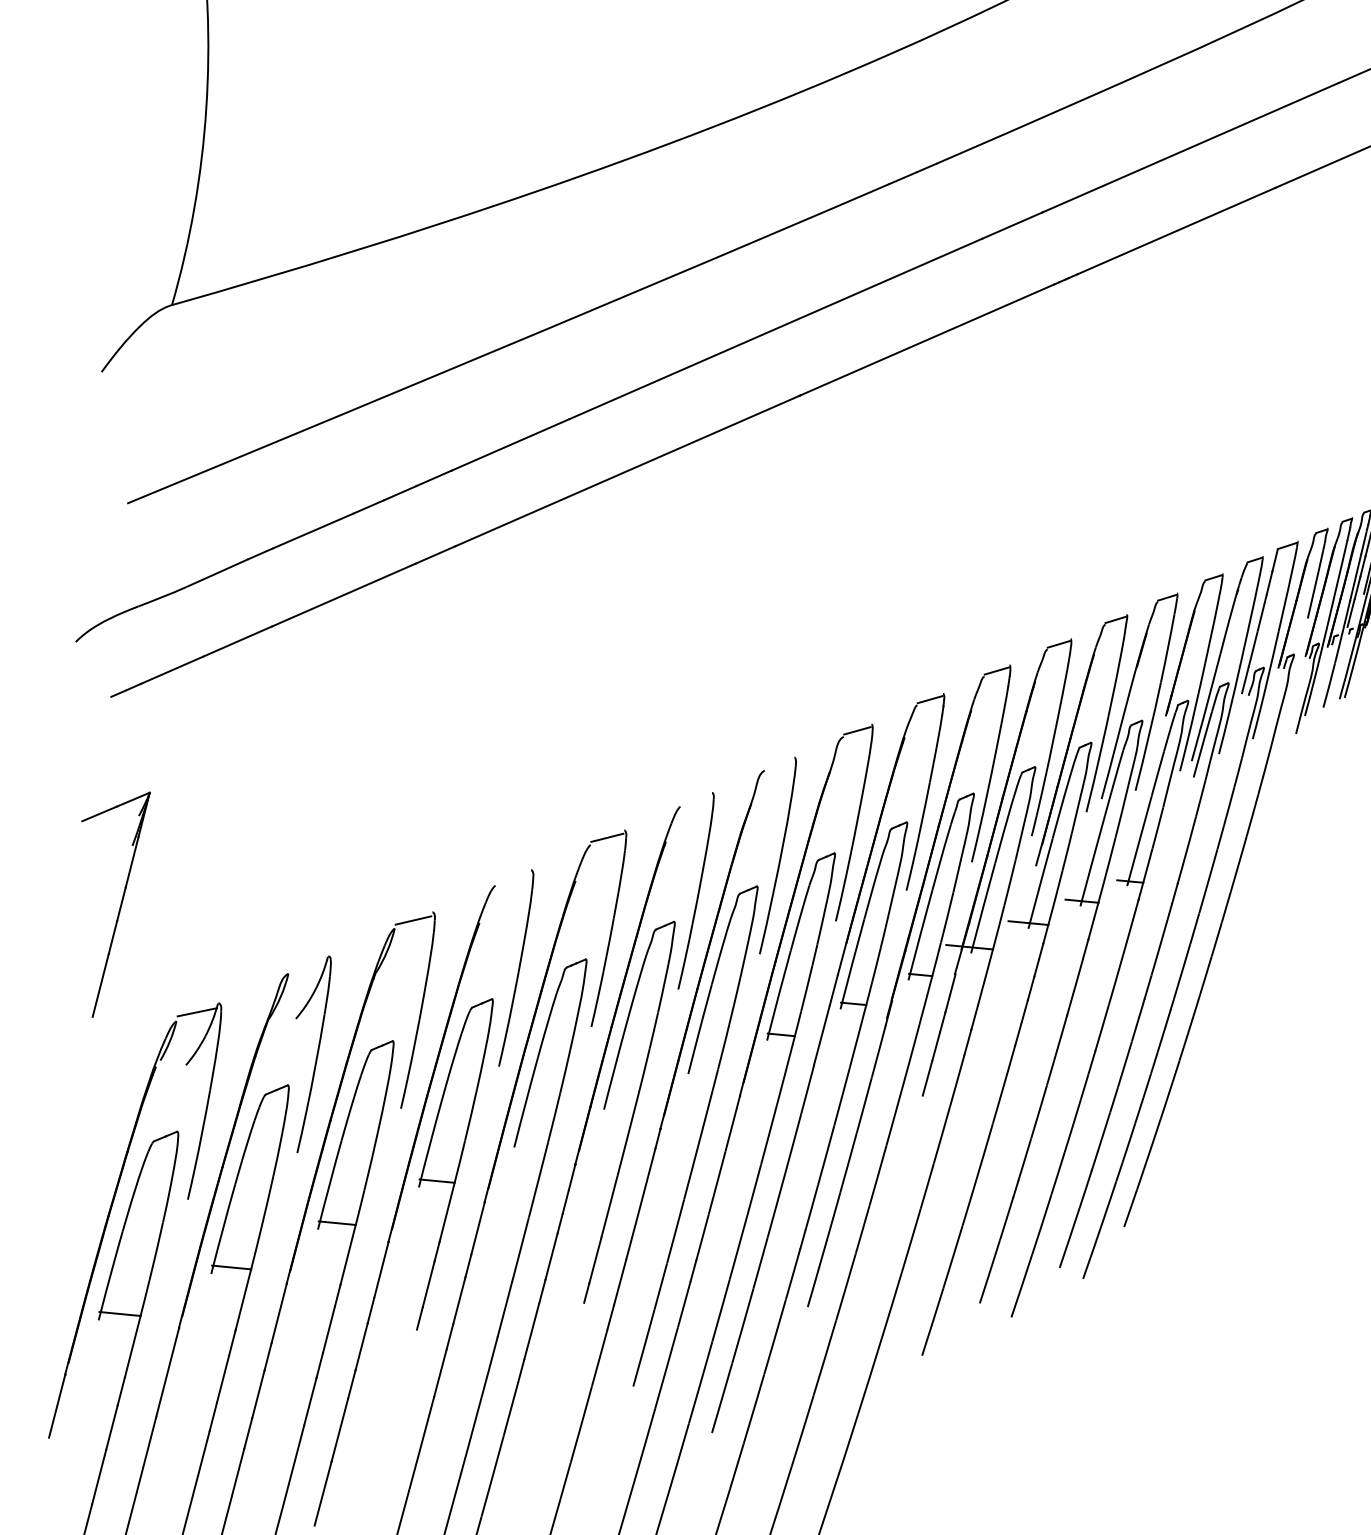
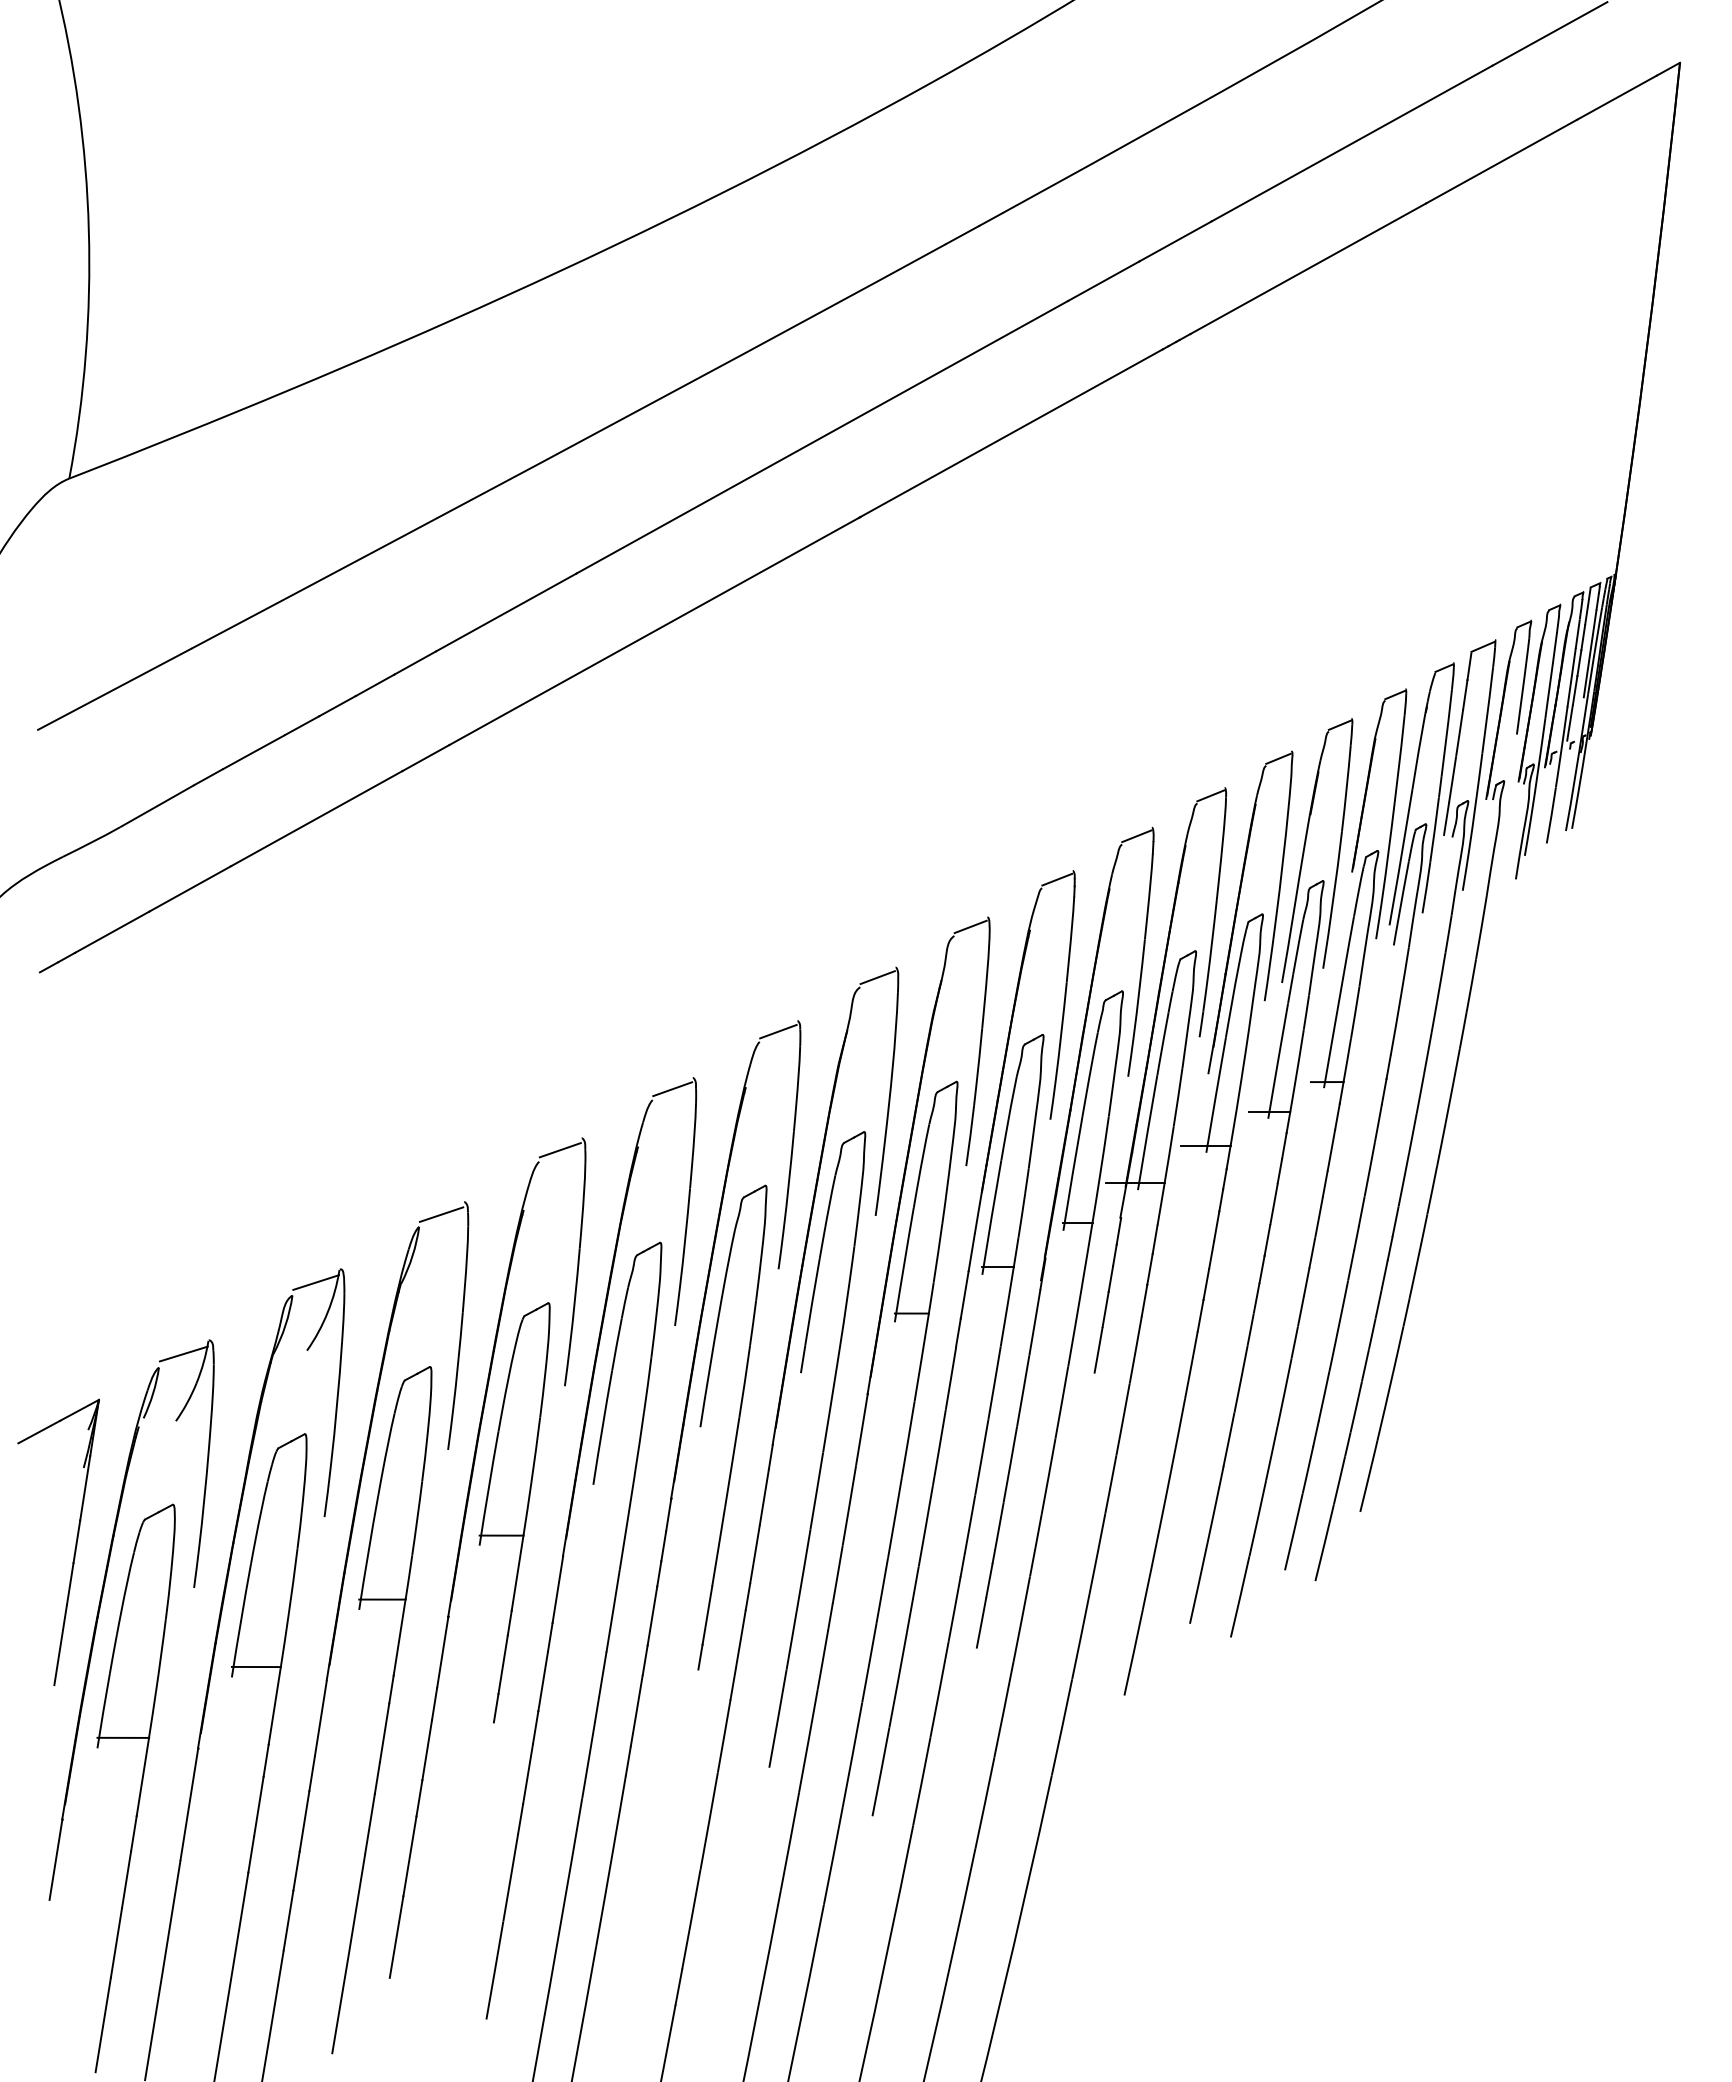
line: (779, 764) -> (877, 977), added
line: (696, 799) -> (778, 1031), added
line: (512, 878) -> (559, 1150), added
part: (120, 904) -> (75, 1542), moved
line: (307, 965) -> (315, 1282), added

